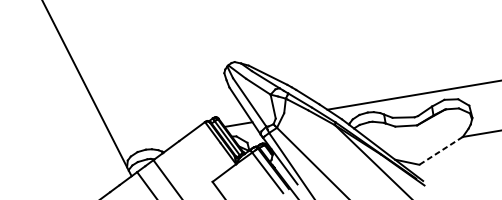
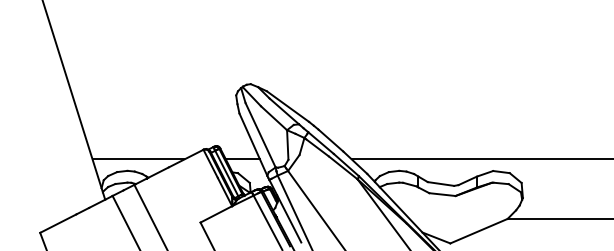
line: (153, 138) -> (138, 159), added
line: (440, 151) -> (478, 231), dashed -> solid

